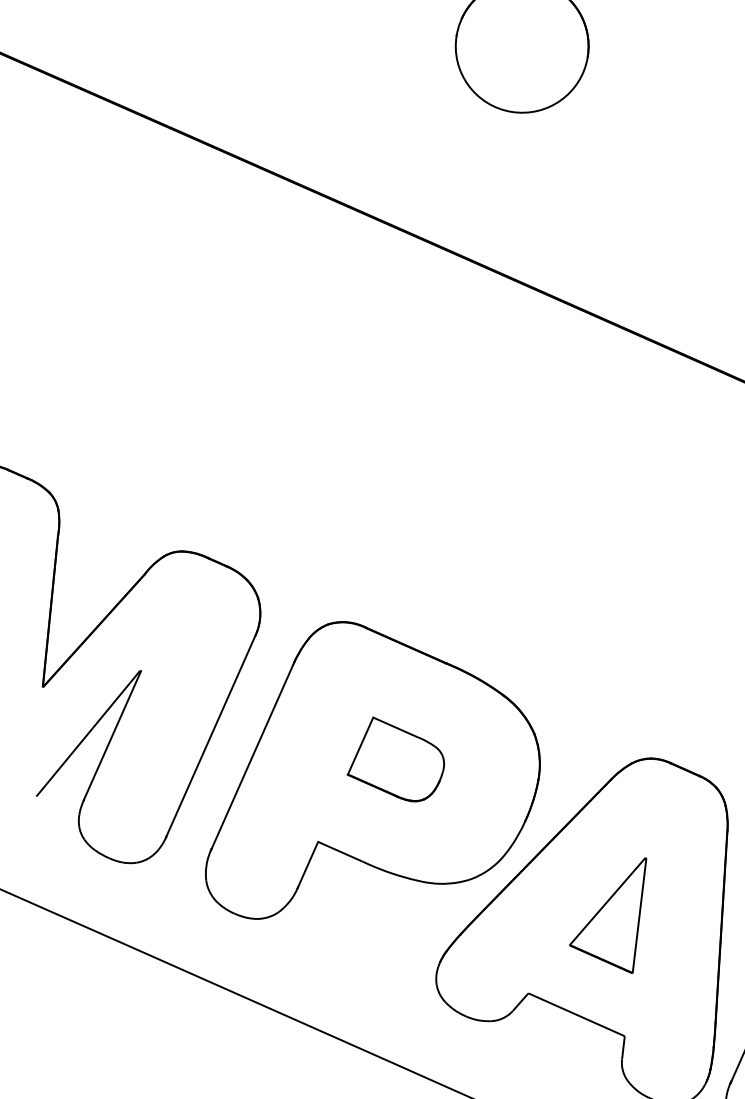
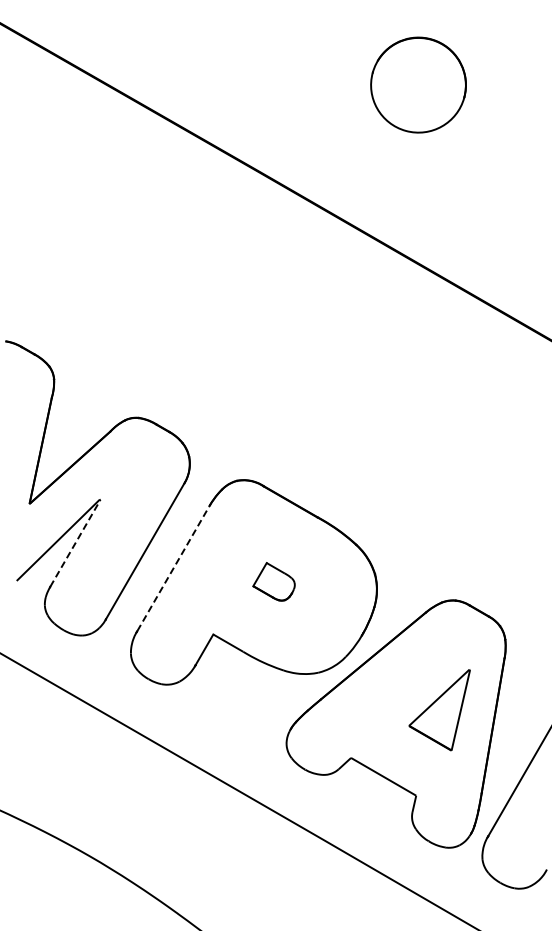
line: (112, 734) -> (75, 542), solid -> dashed
line: (253, 757) -> (173, 569), solid -> dashed
part: (394, 759) -> (273, 581), size x0.6
part: (609, 919) -> (439, 710), moved

